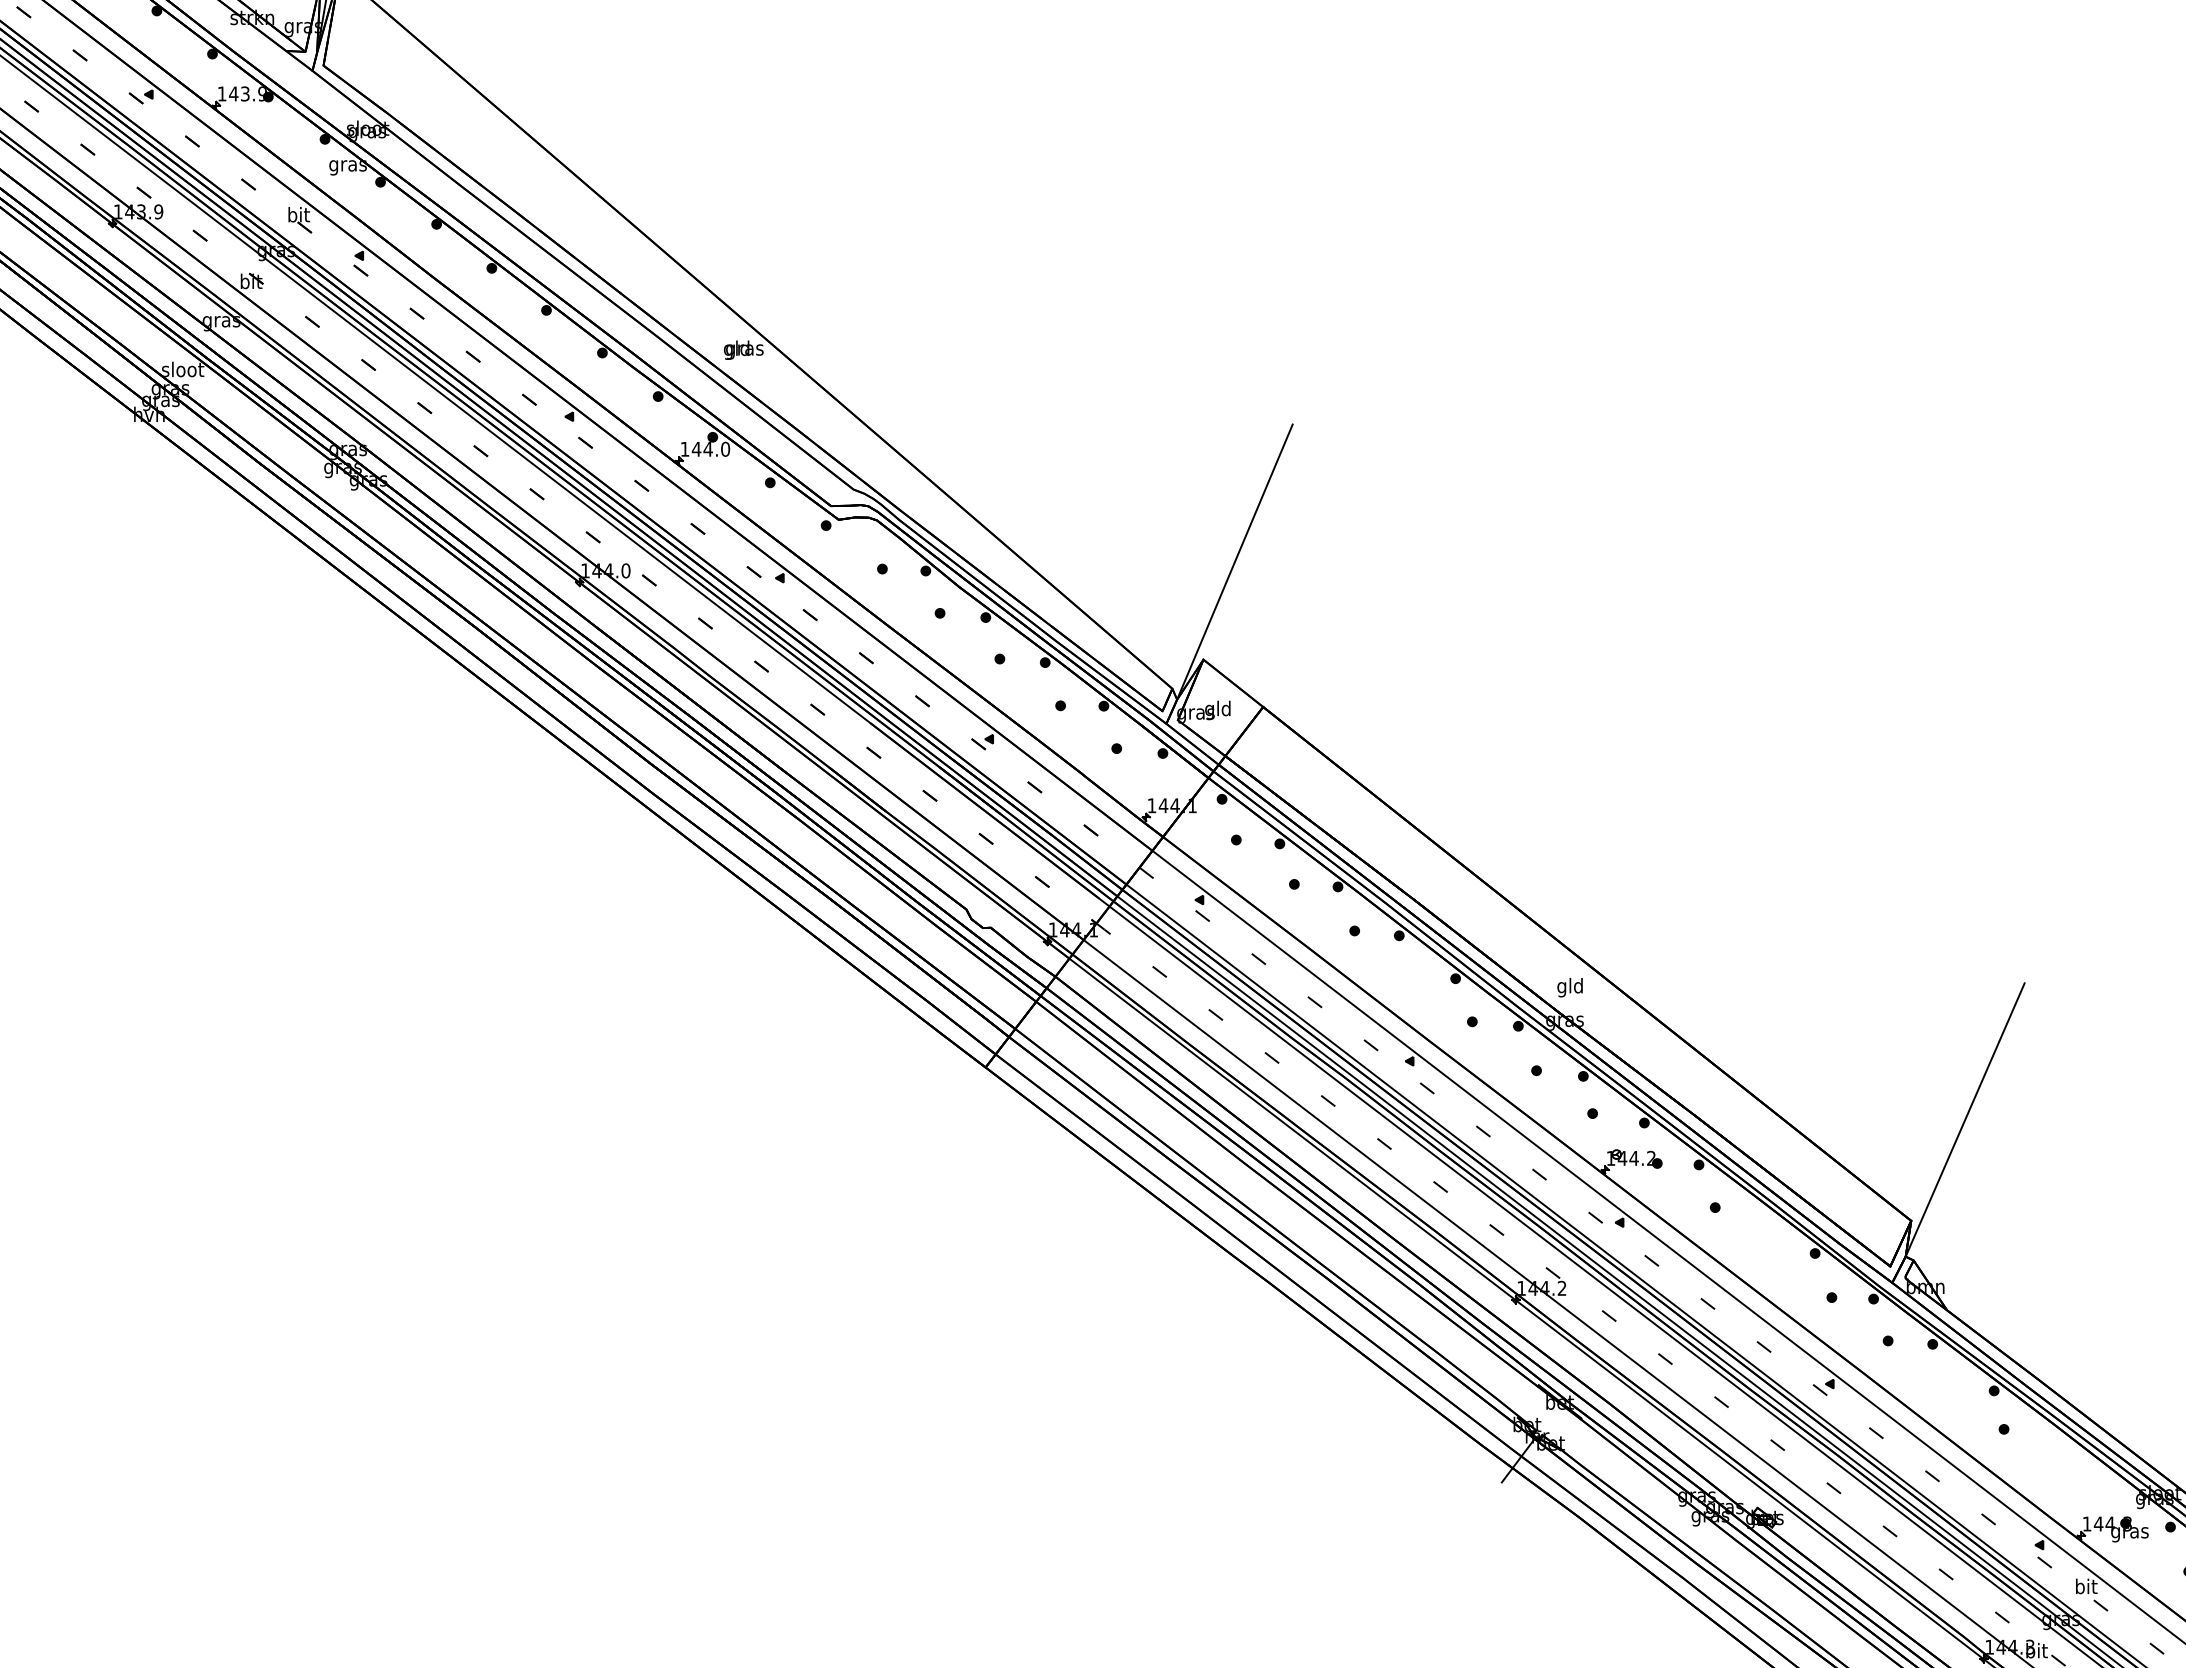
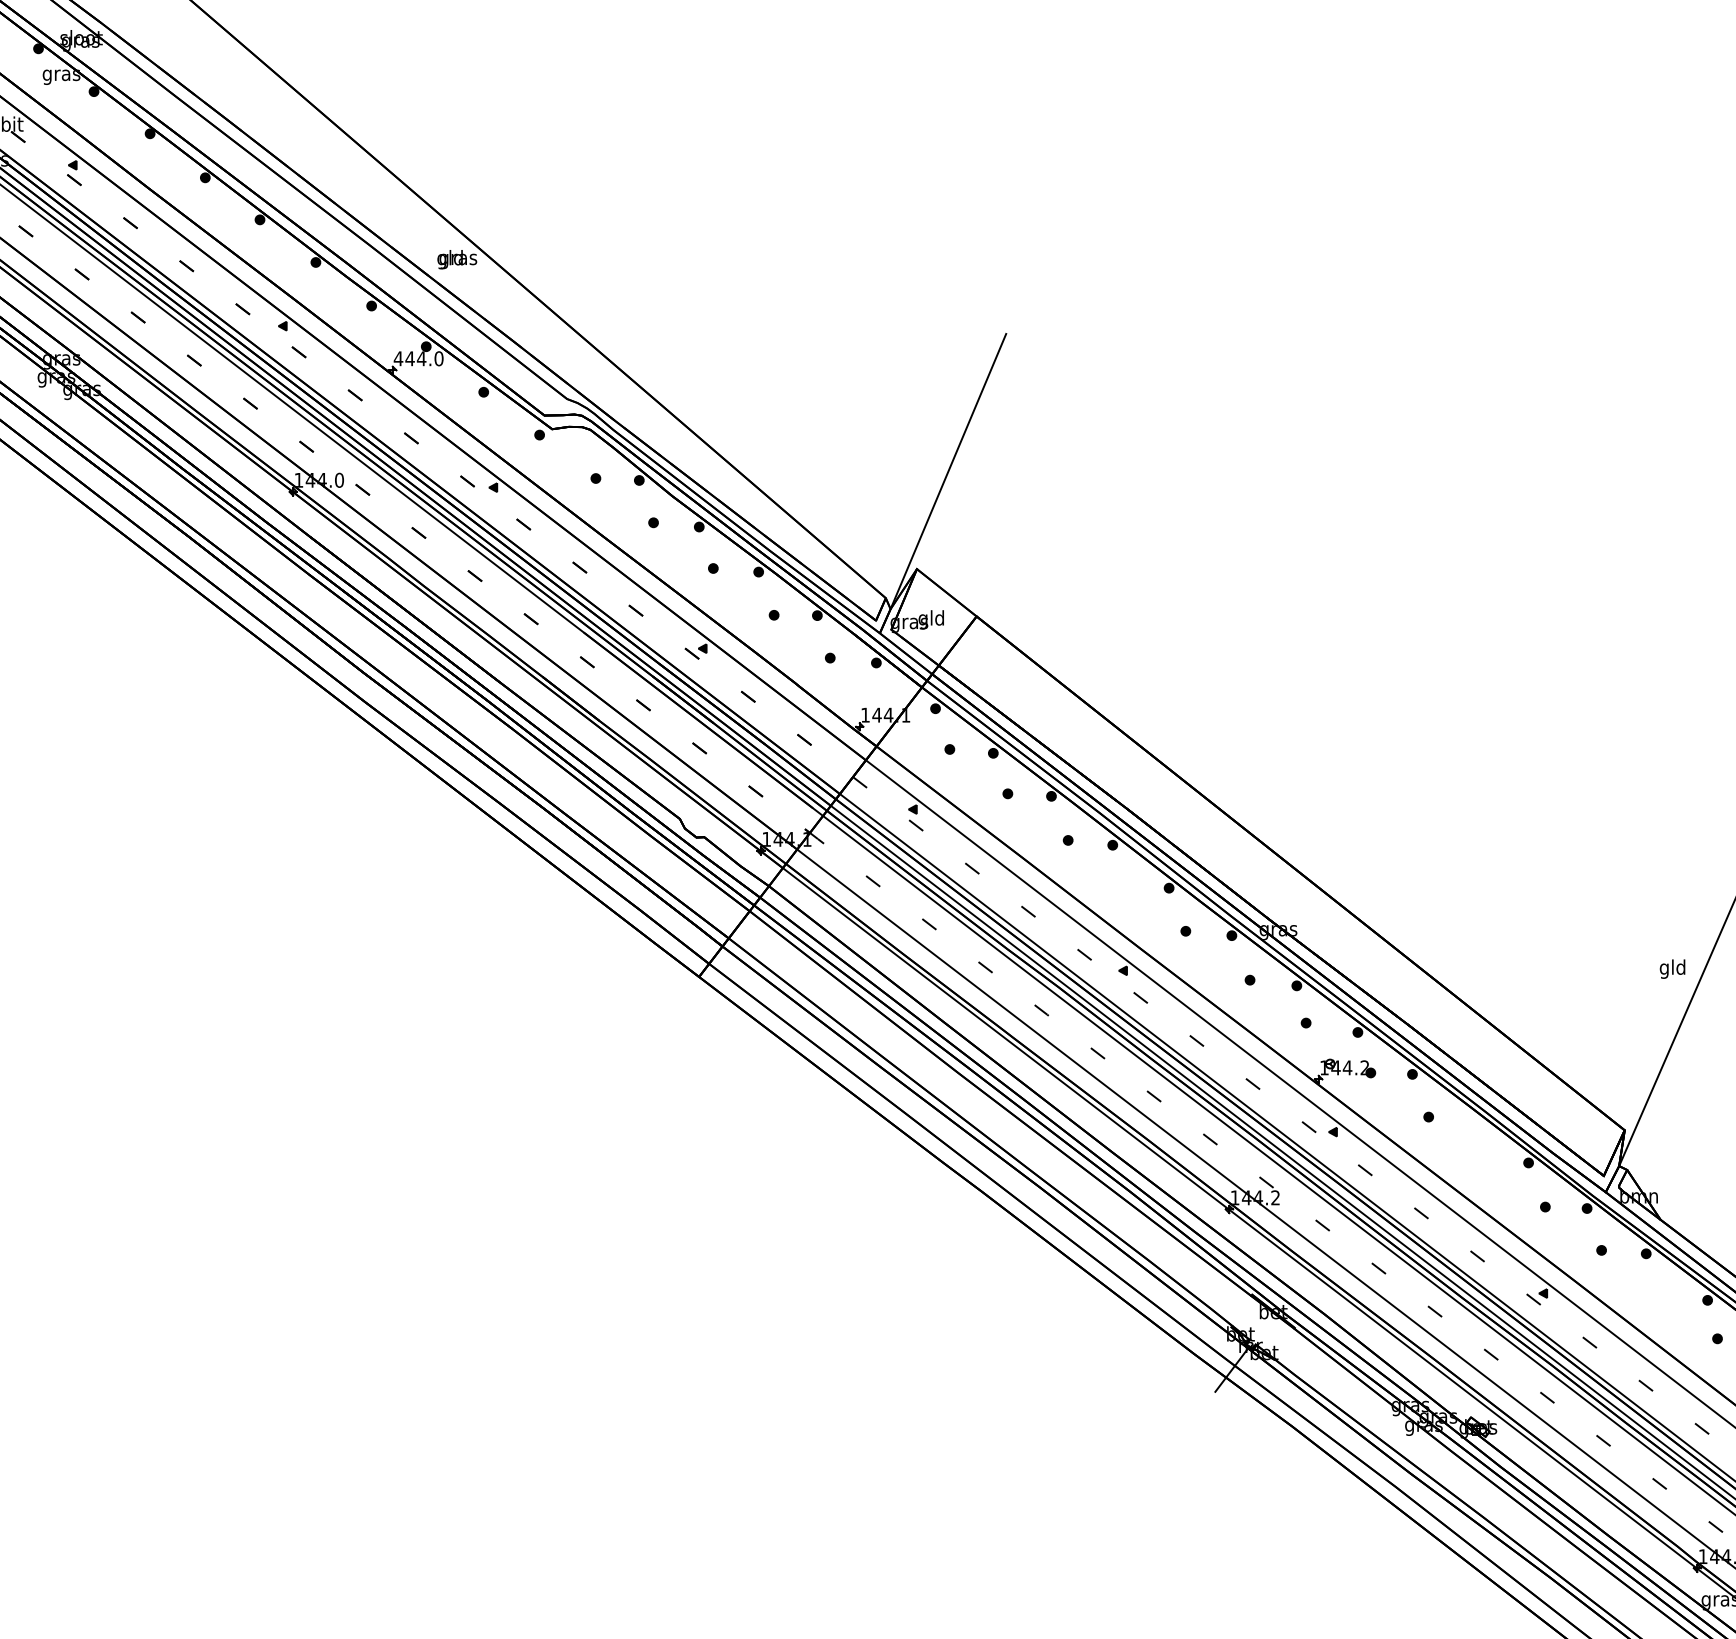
text: (684, 449) -> (397, 358), 144.0 -> 444.0
text: (1569, 987) -> (1671, 968), moved

